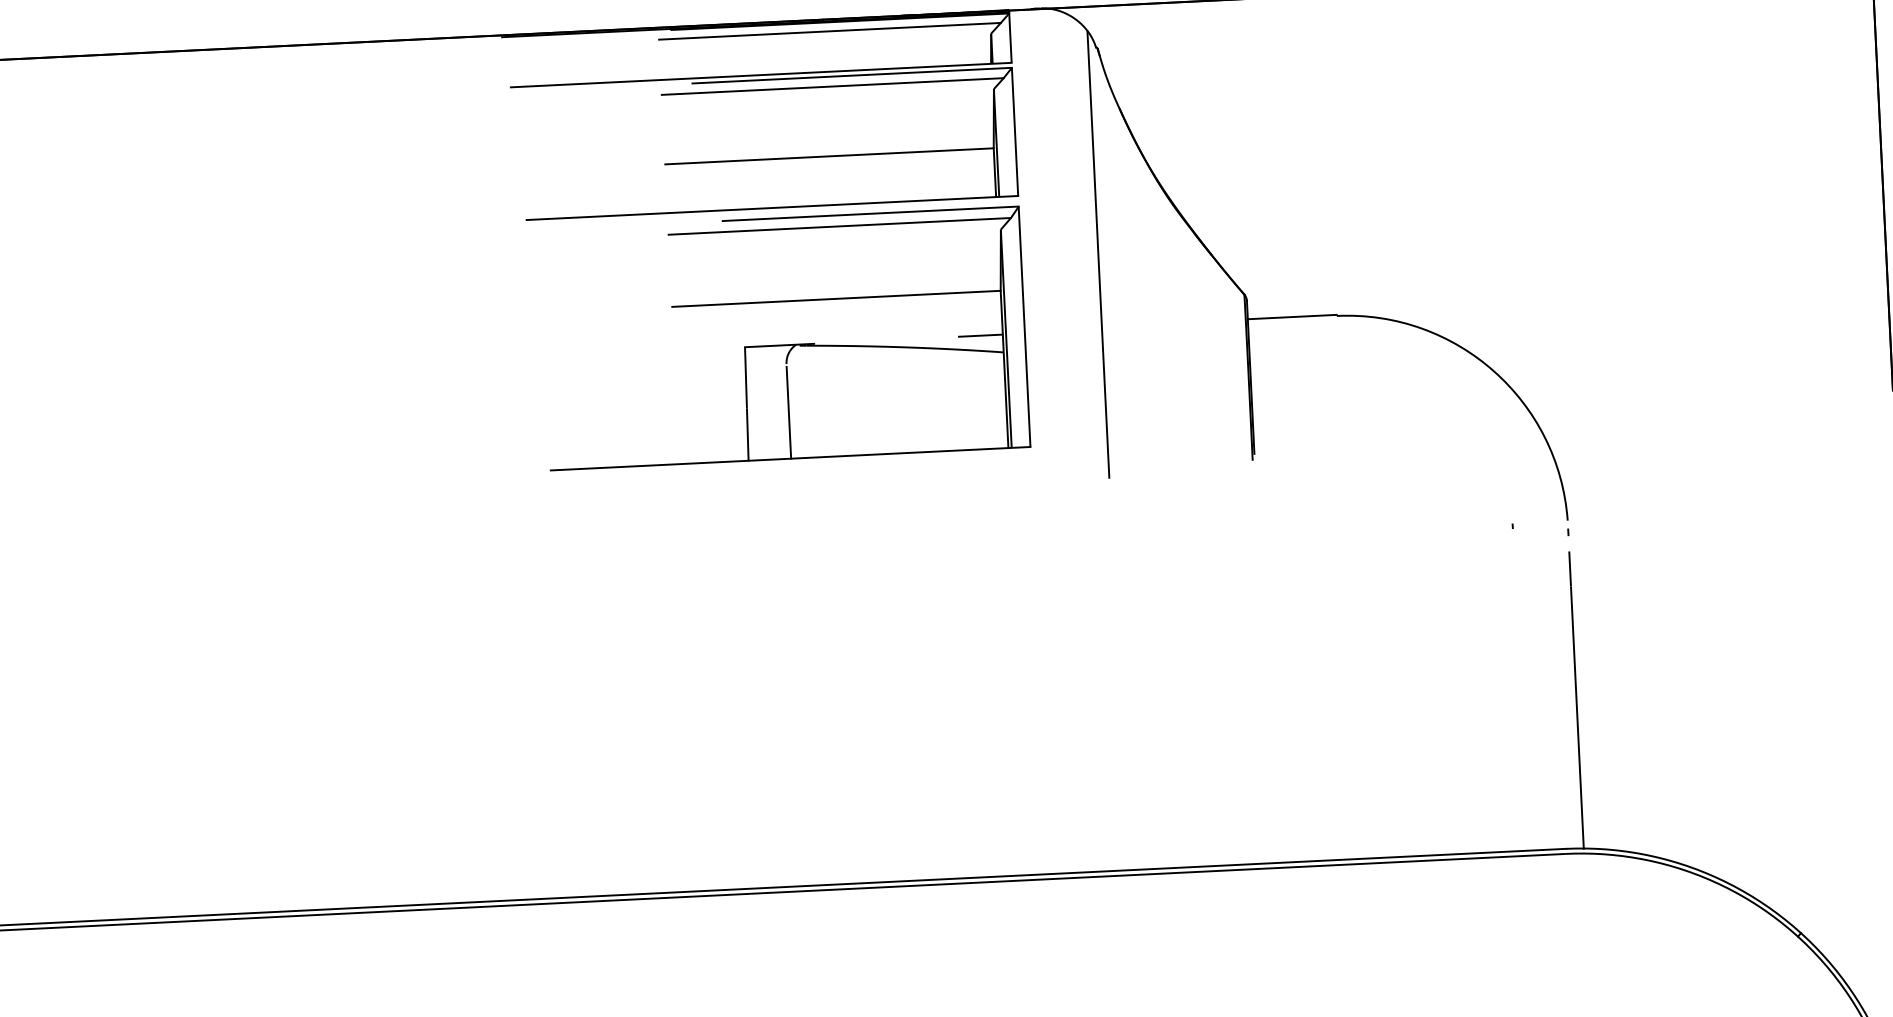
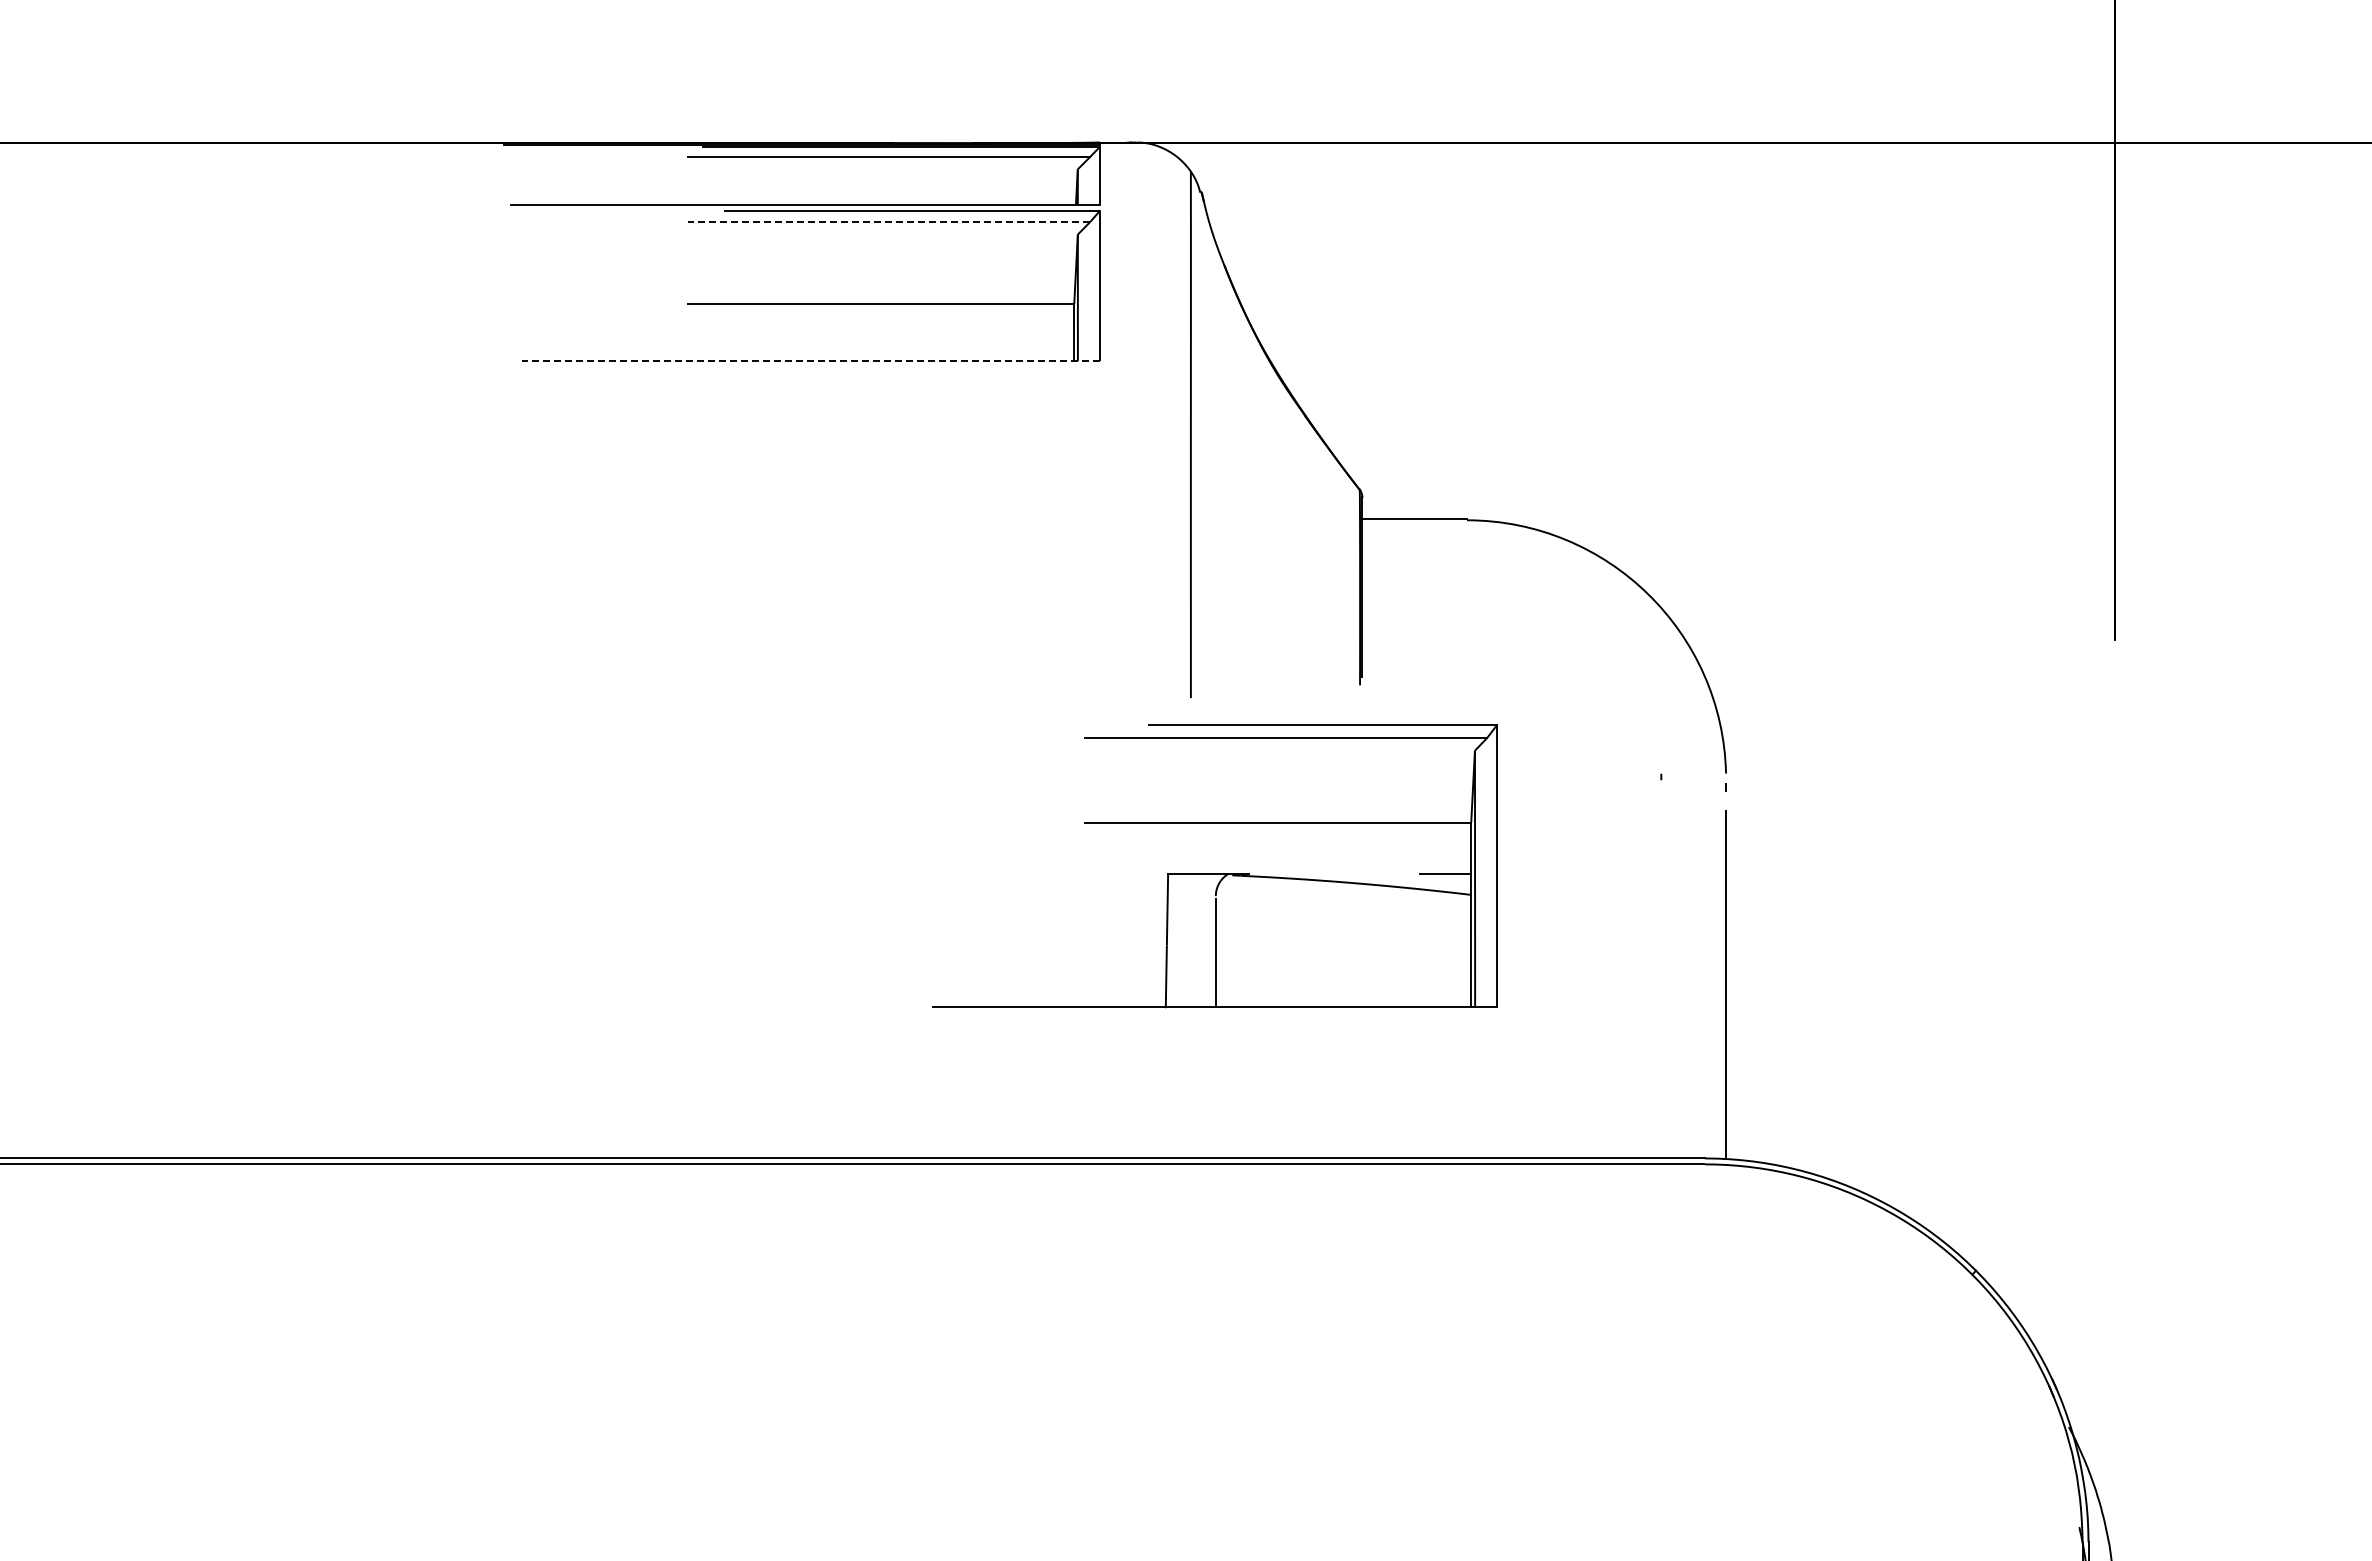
line: (833, 86) -> (889, 222), solid -> dashed
line: (772, 208) -> (811, 361), solid -> dashed
part: (784, 344) -> (1214, 873), moved

